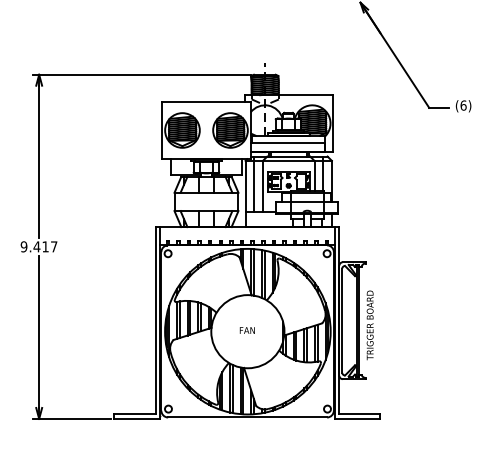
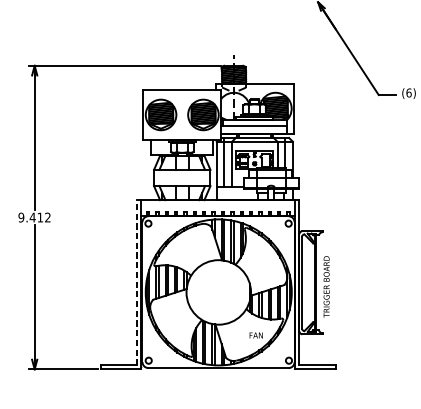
text: (54, 246) -> (48, 217), 9.417 -> 9.412
line: (155, 320) -> (137, 282), solid -> dashed
text: (246, 330) -> (255, 335), moved

